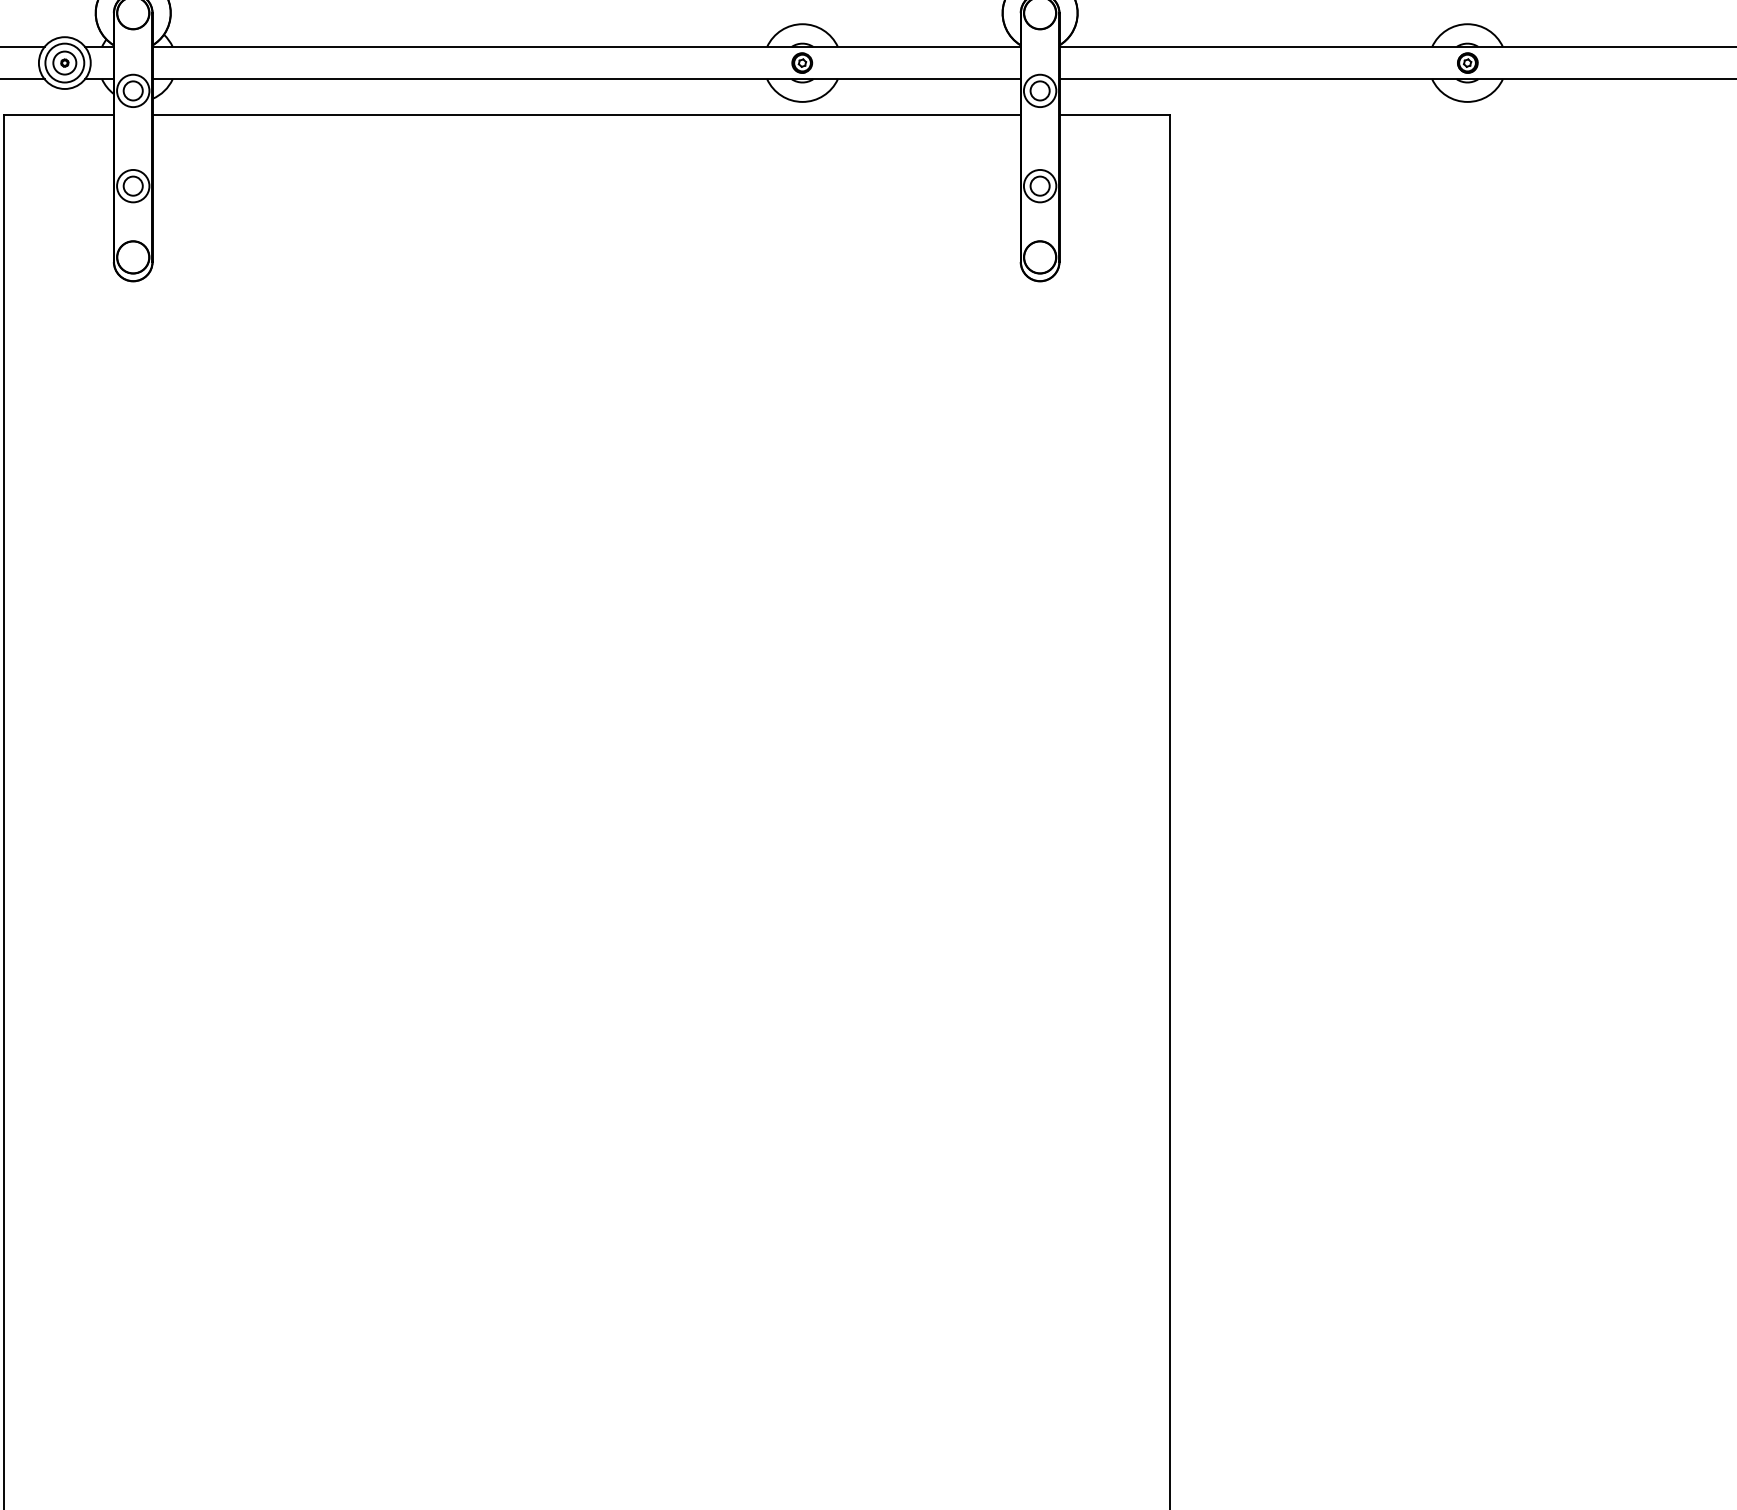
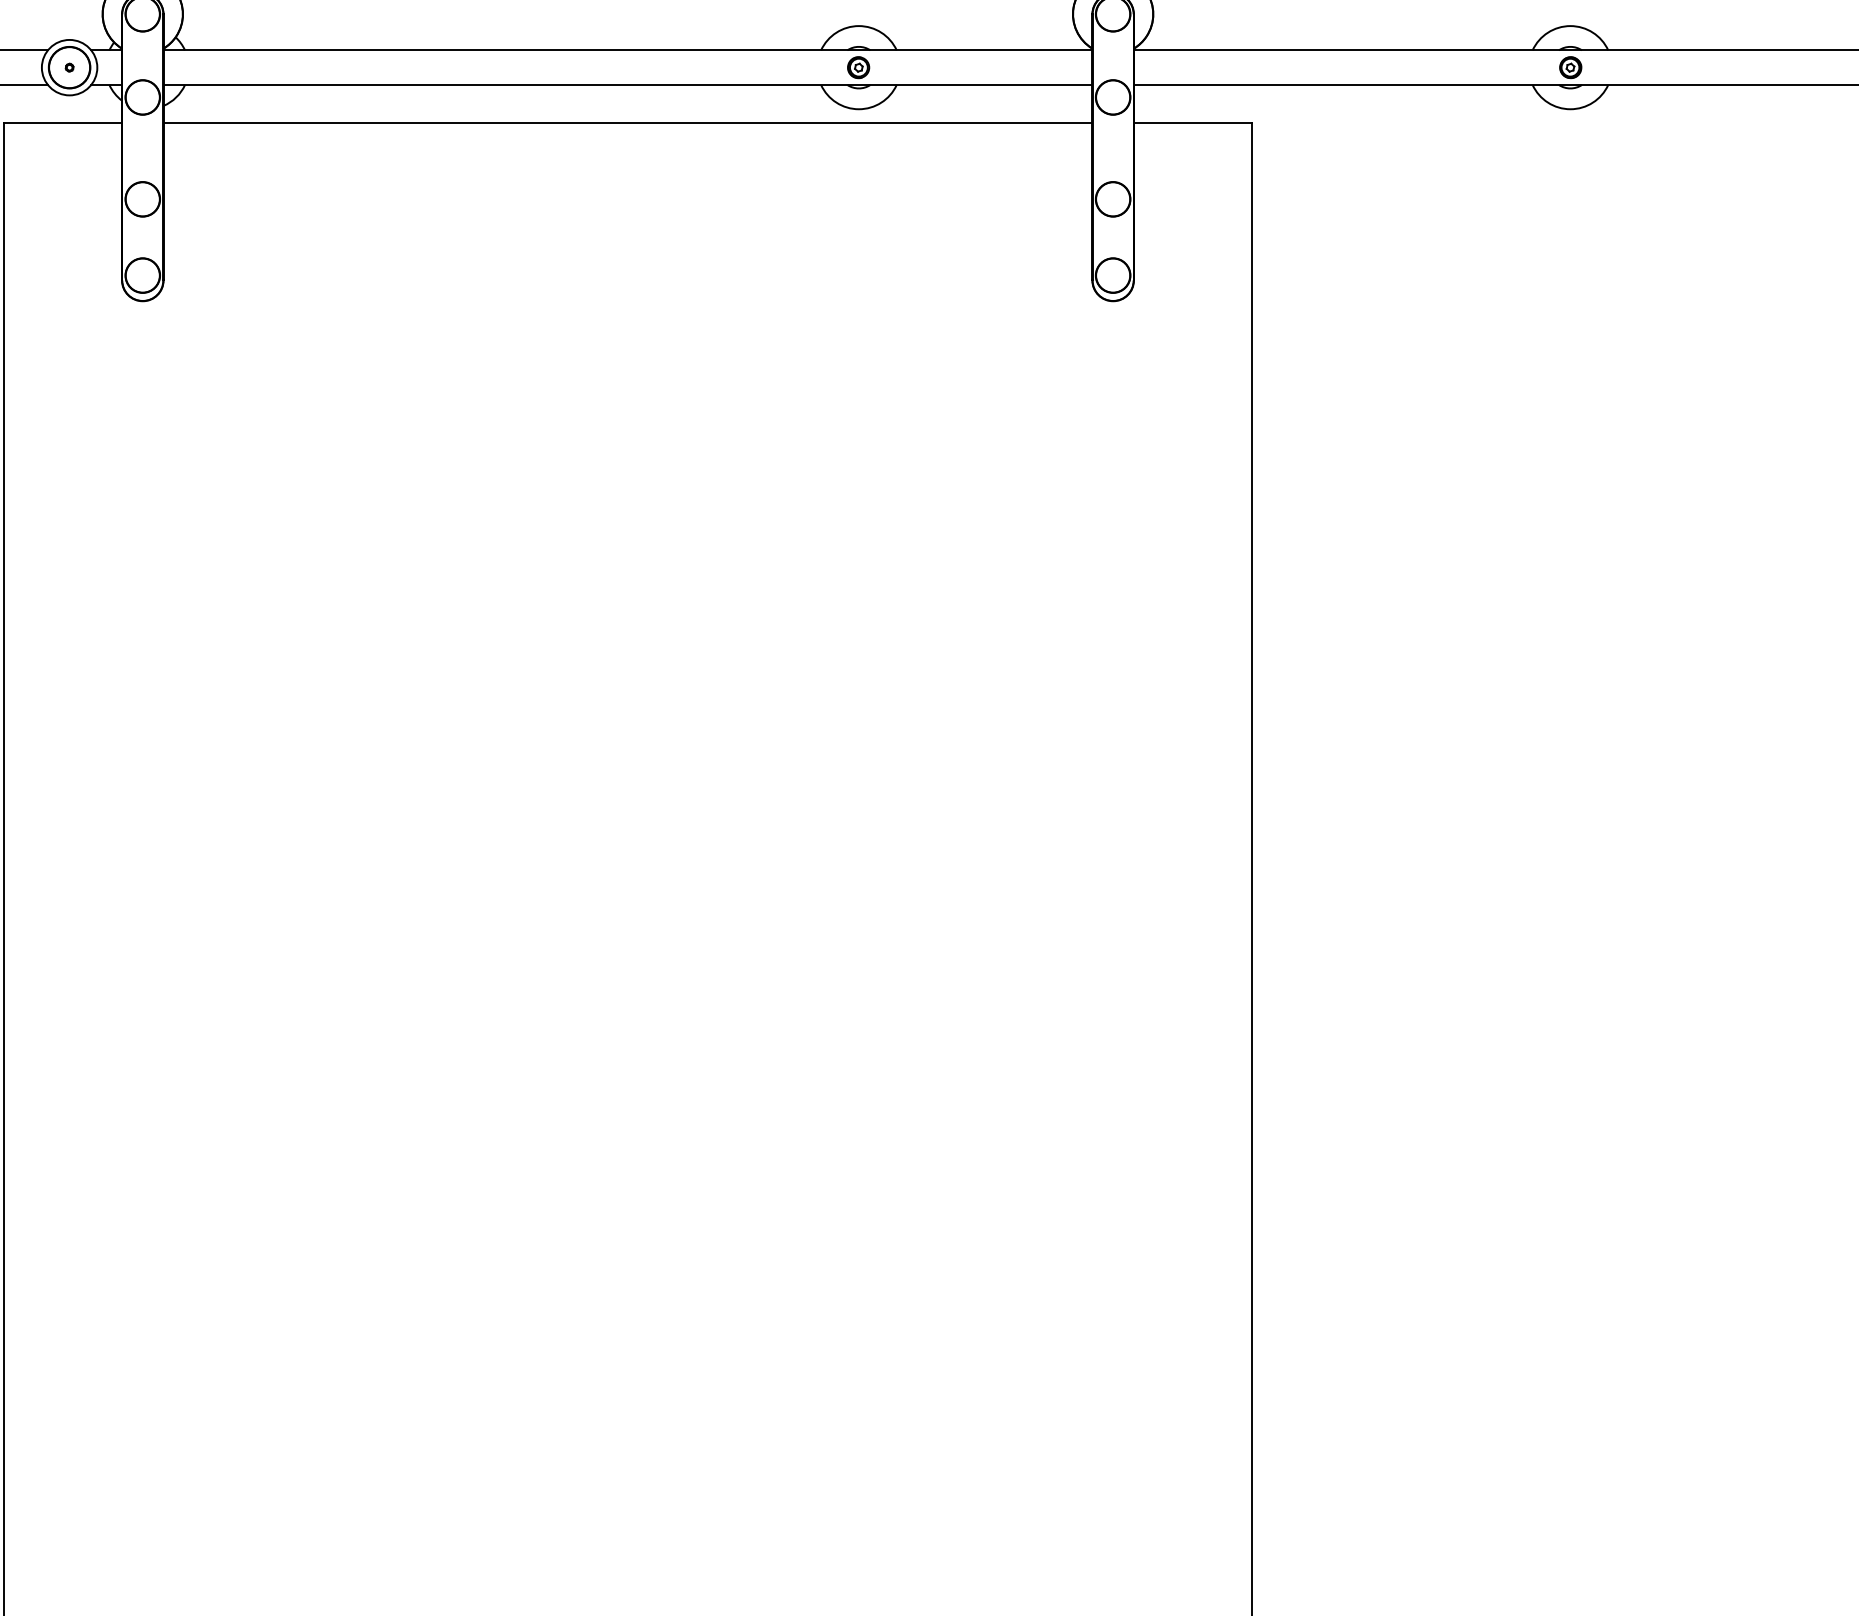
circle: (64, 62) -> (69, 67), size x1.67
circle: (132, 90) -> (142, 97), size x1.67
circle: (1040, 90) -> (1113, 97), size x1.67
circle: (132, 186) -> (142, 199), size x1.67
circle: (1040, 186) -> (1113, 199), size x1.67

